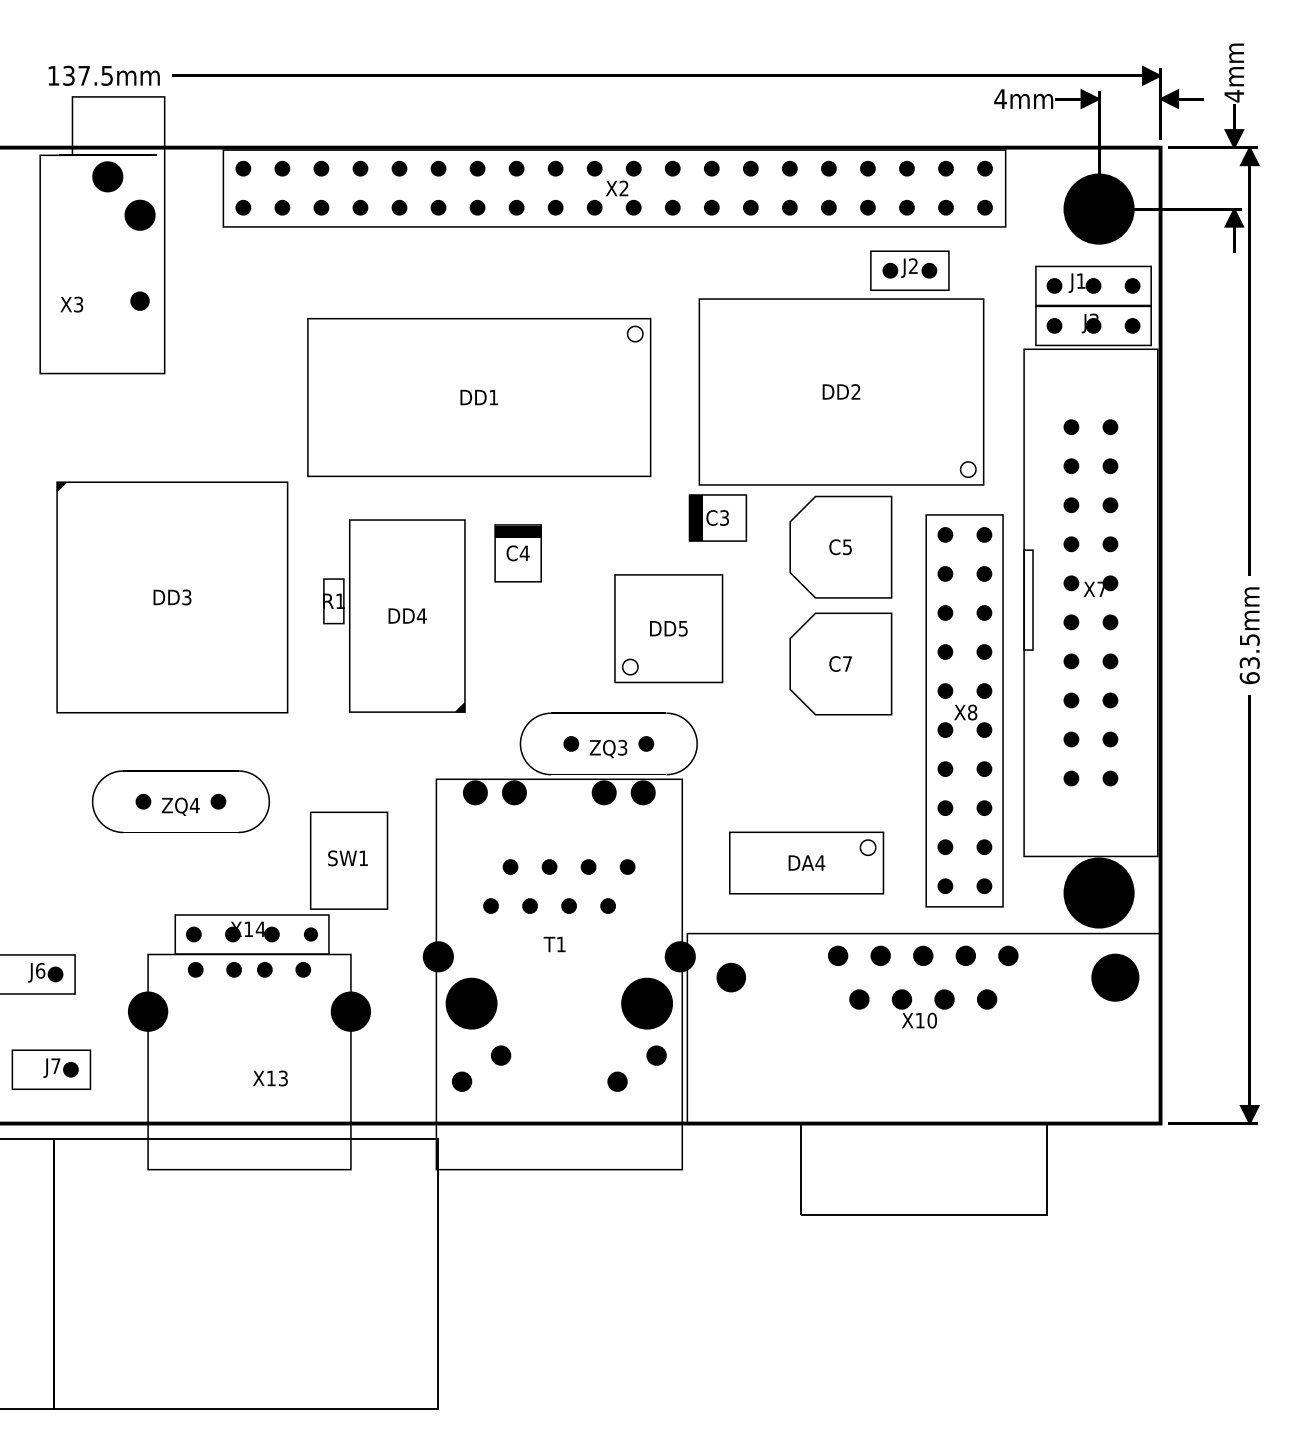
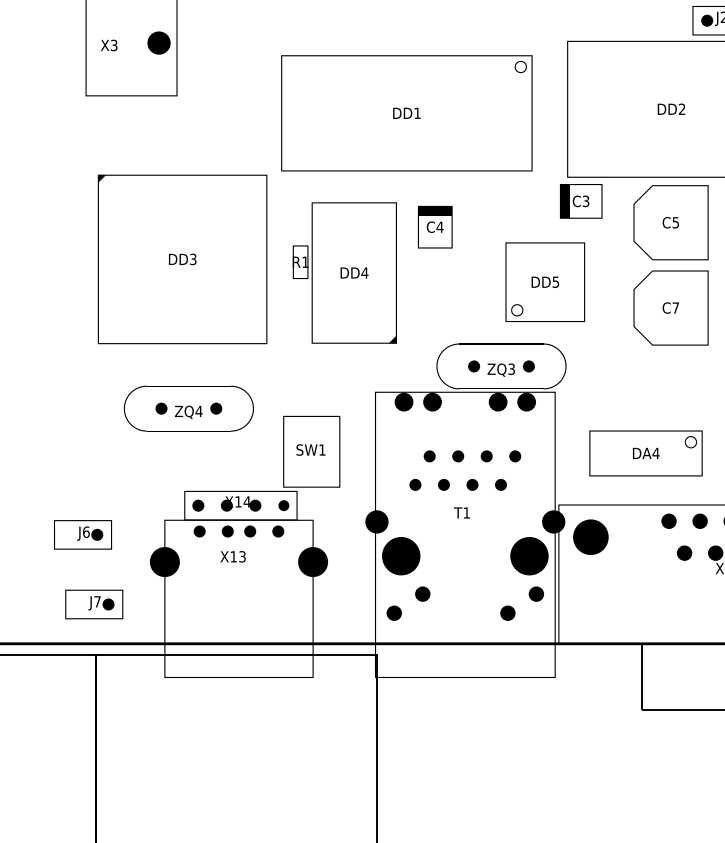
part: (139, 300) -> (158, 42), size x1.67
part: (731, 977) -> (591, 537), size x1.67
text: (270, 1078) -> (233, 556), moved

